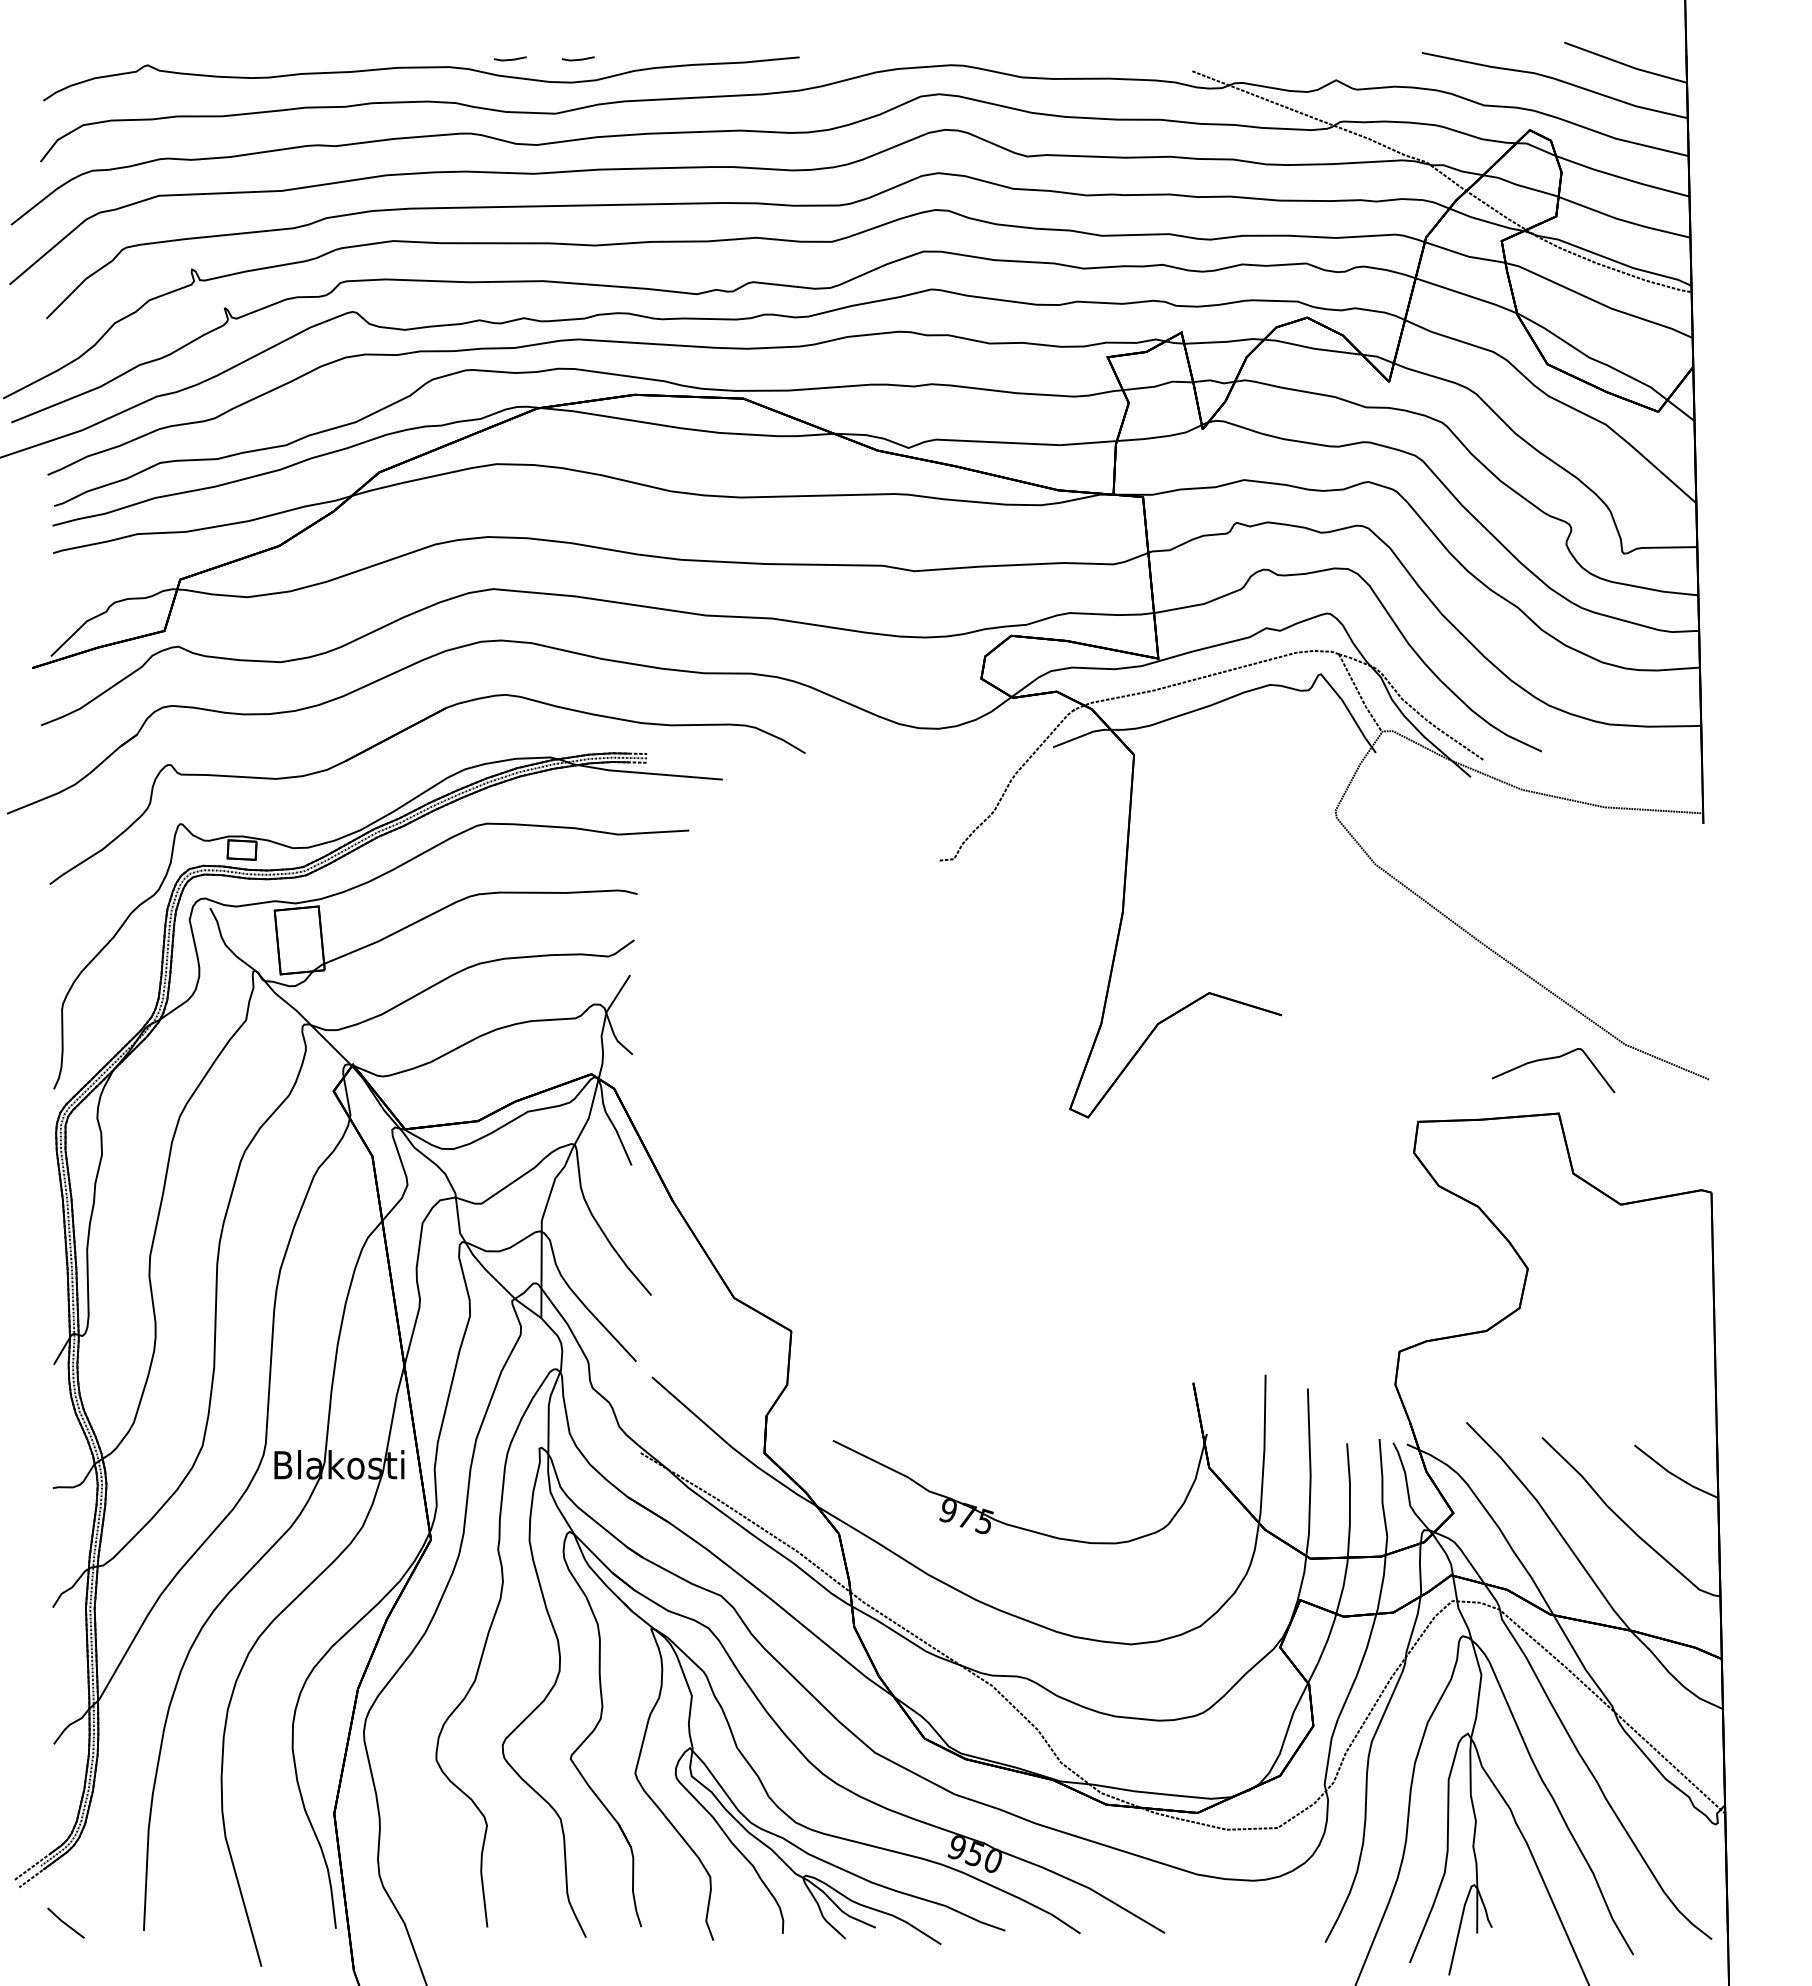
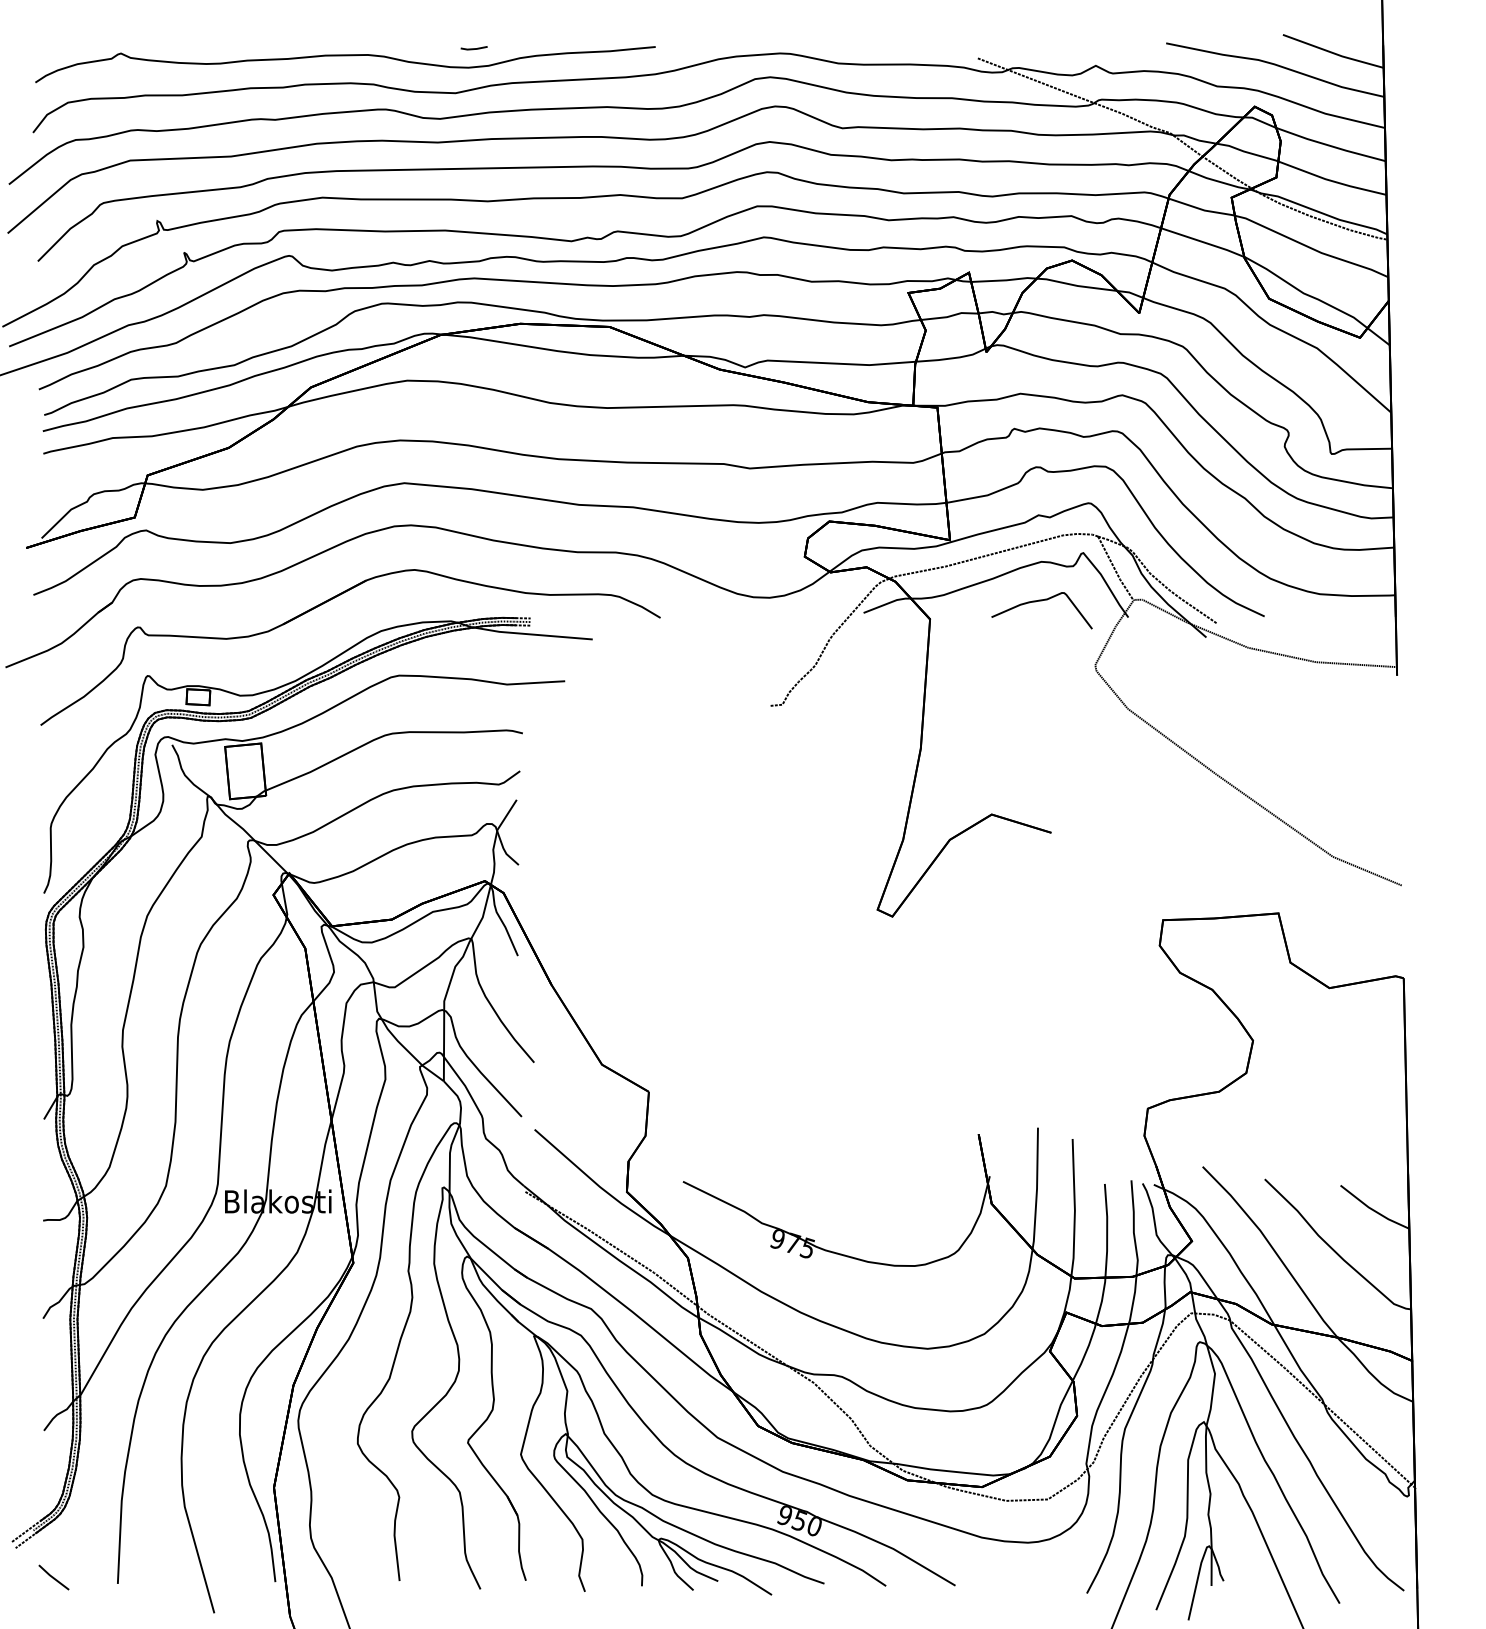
line: (509, 59) -> (417, 48), removed
curve: (1550, 1059) -> (1039, 601), moved

